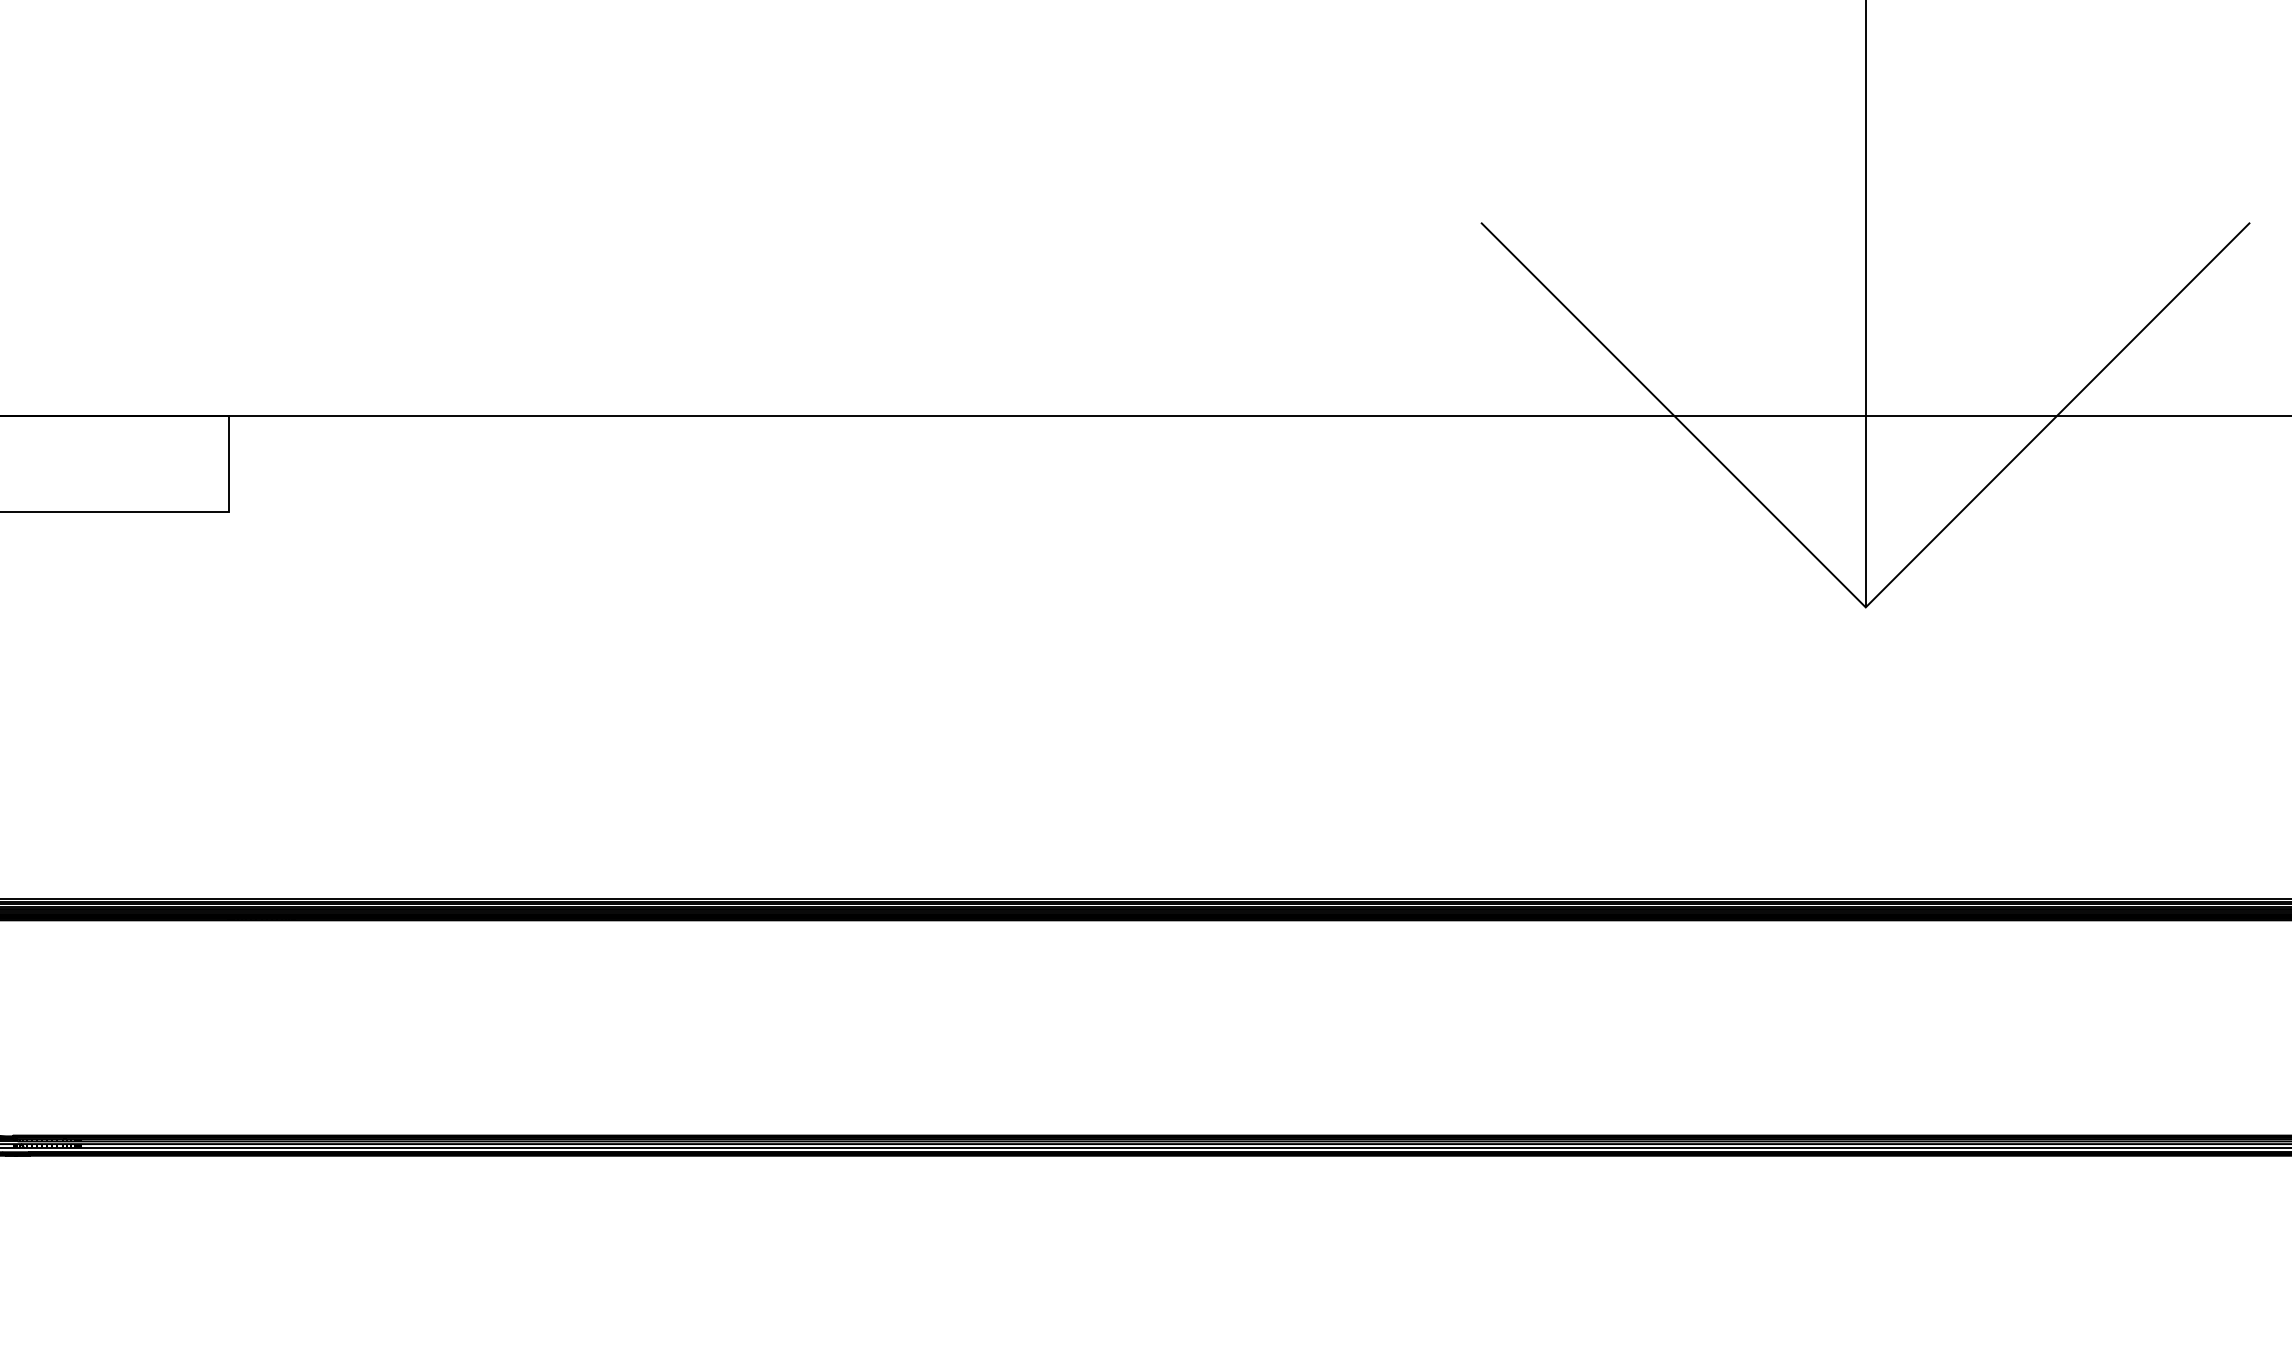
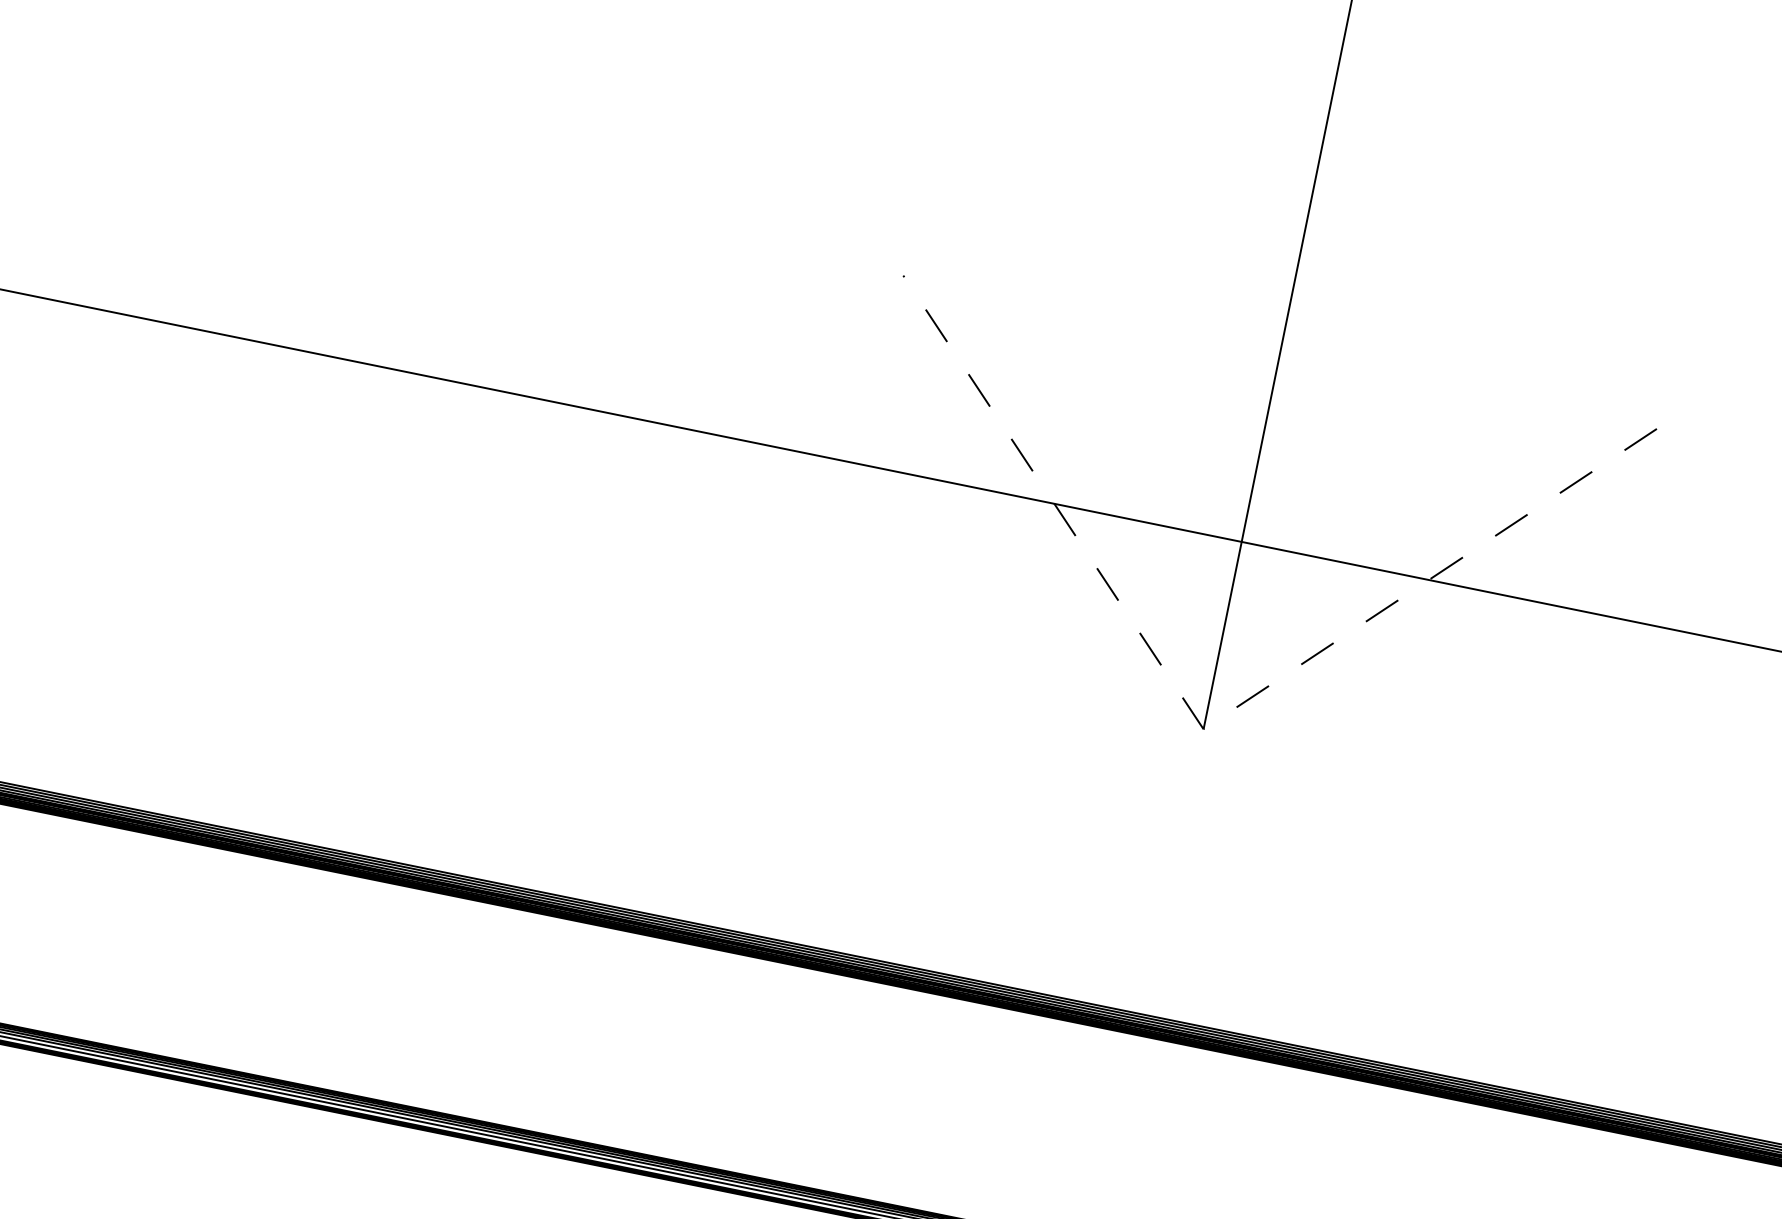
line: (1865, 607) -> (1203, 729), solid -> dashed

